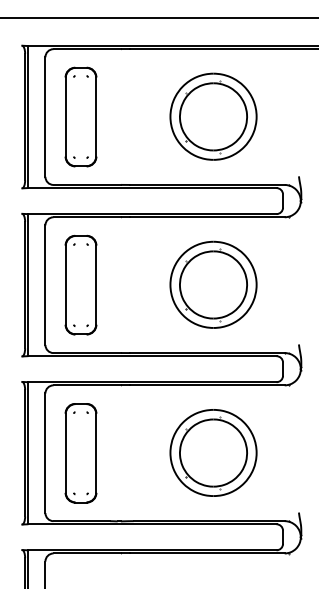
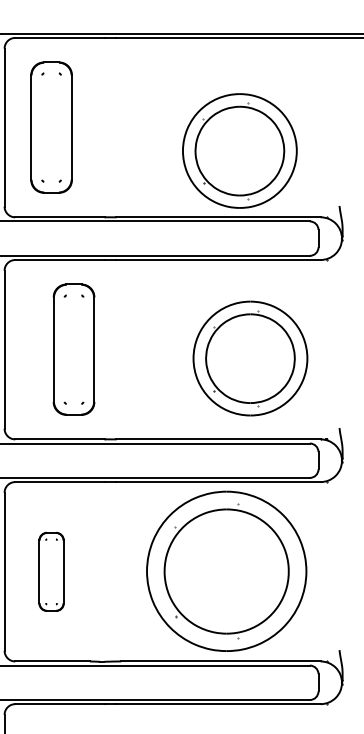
part: (213, 116) -> (239, 150), moved
part: (213, 284) -> (250, 358), moved
part: (80, 285) -> (73, 350), moved
part: (213, 452) -> (226, 570), size x1.4
part: (80, 453) -> (50, 572), size x0.6

